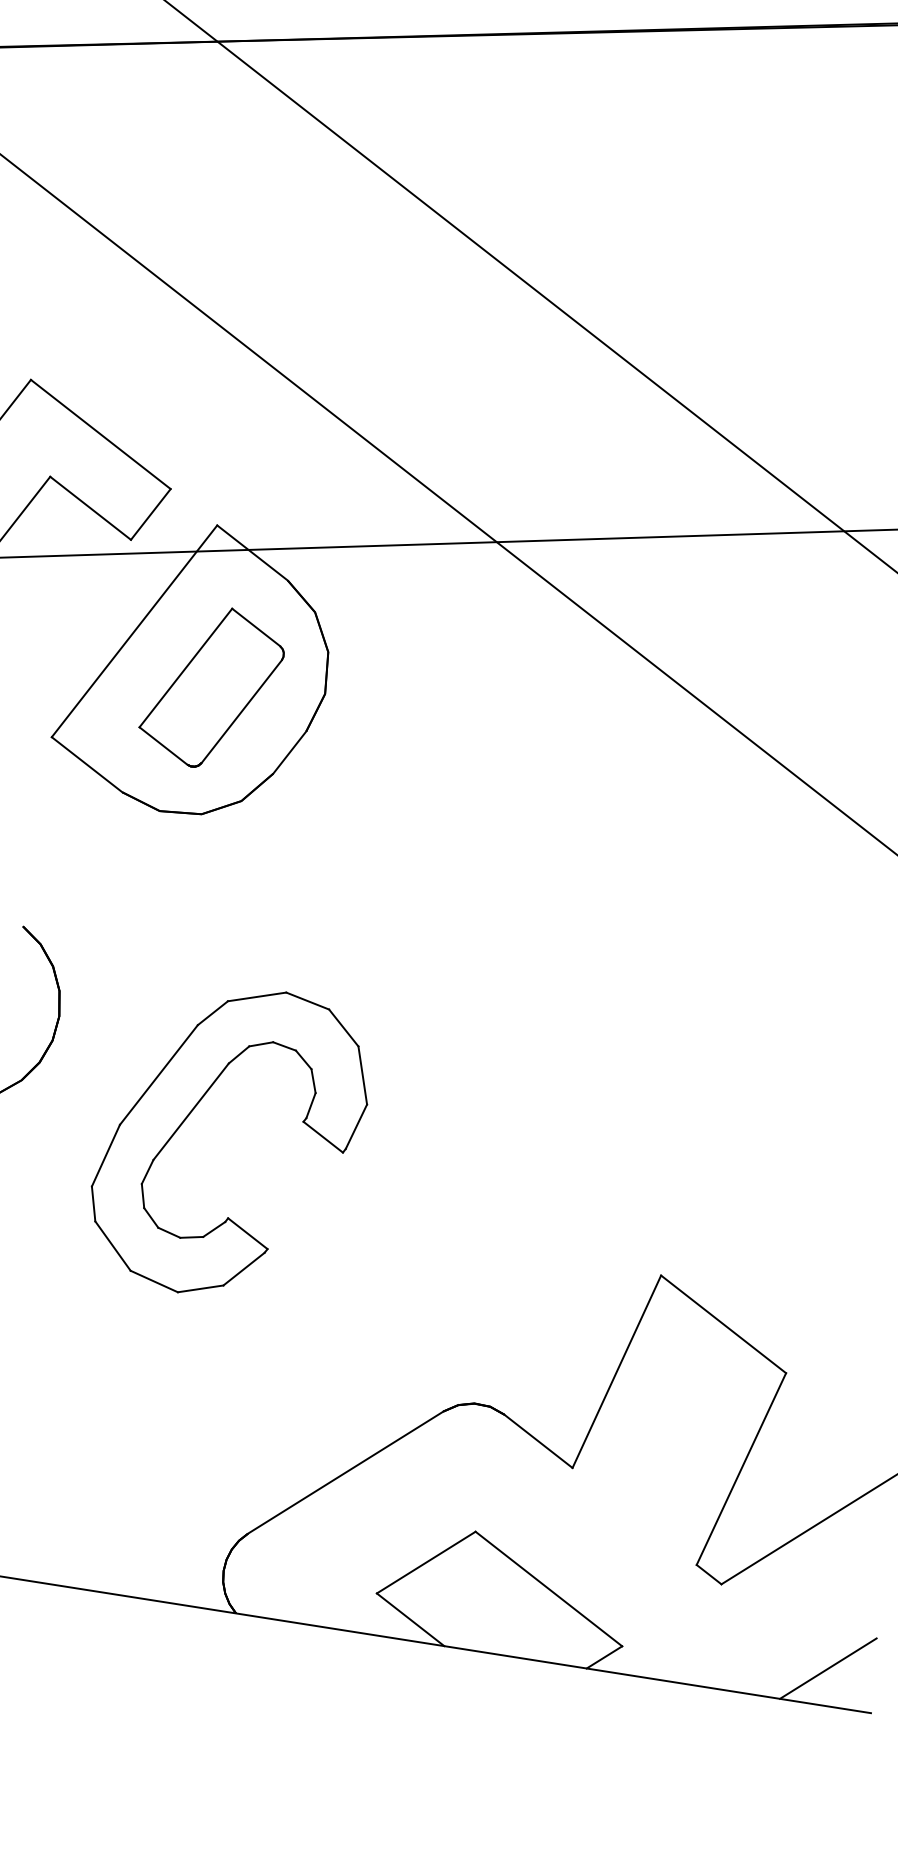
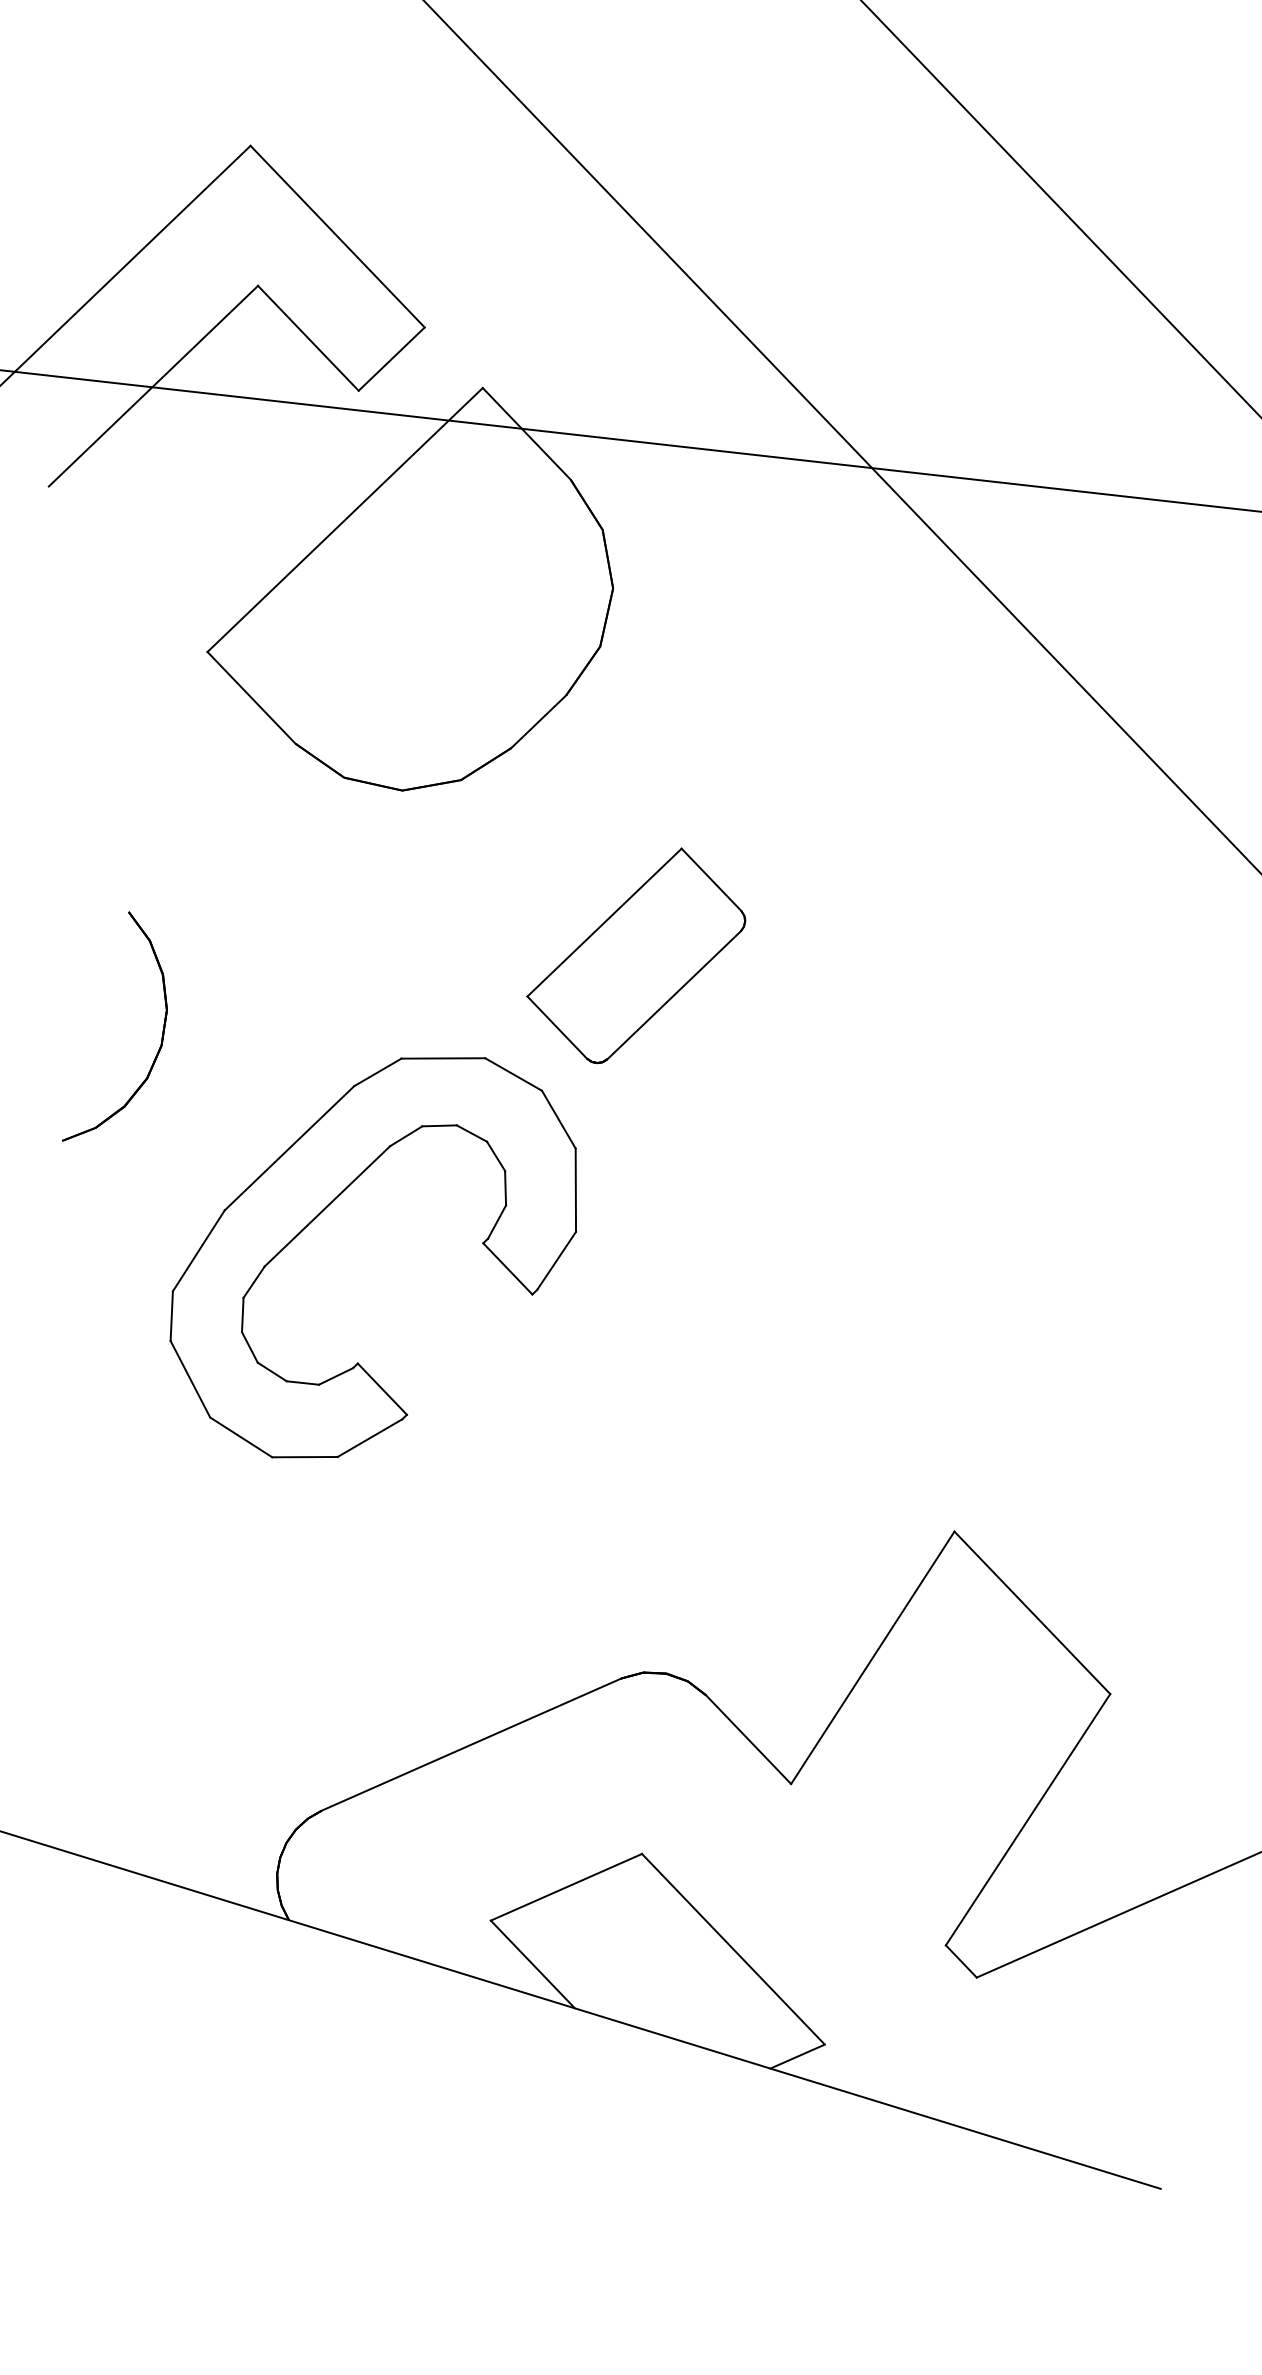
part: (211, 687) -> (636, 955), moved
line: (827, 1668) -> (1108, 2117), removed

